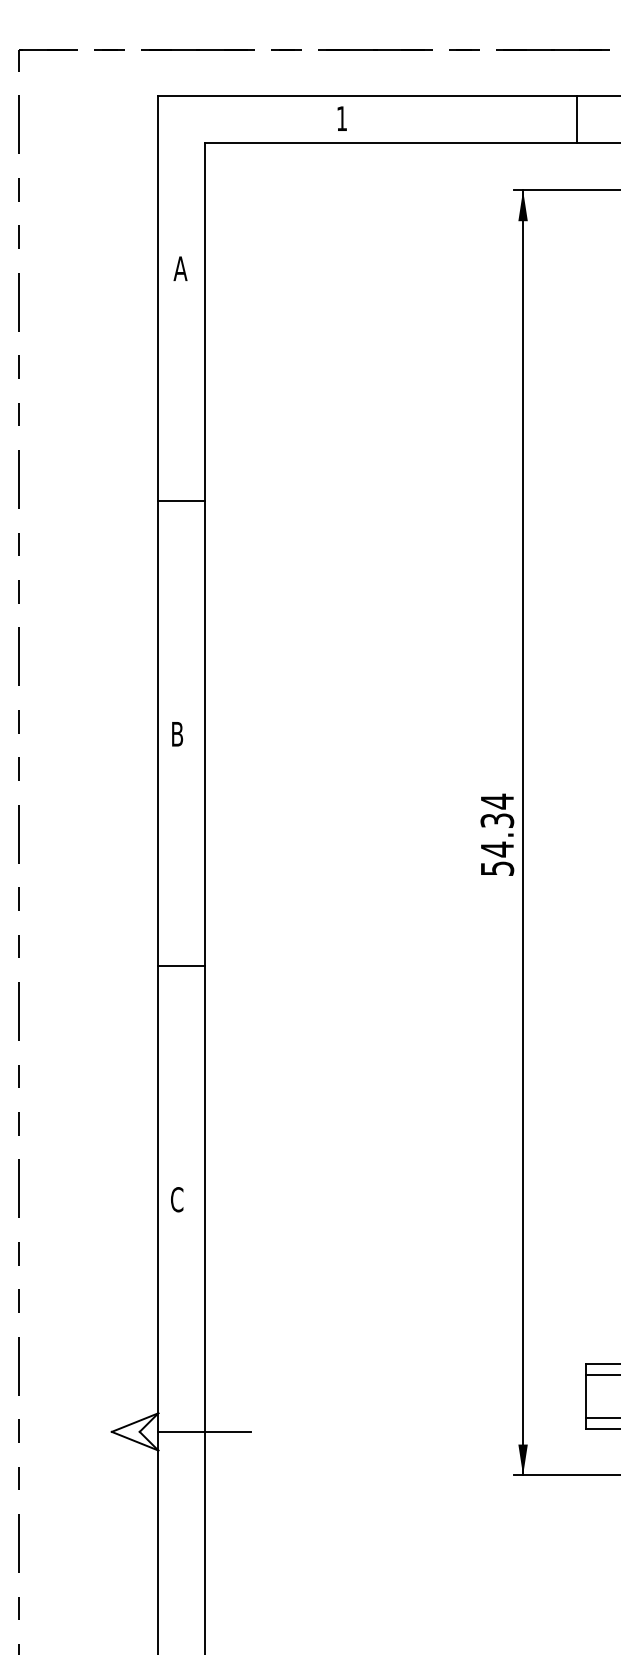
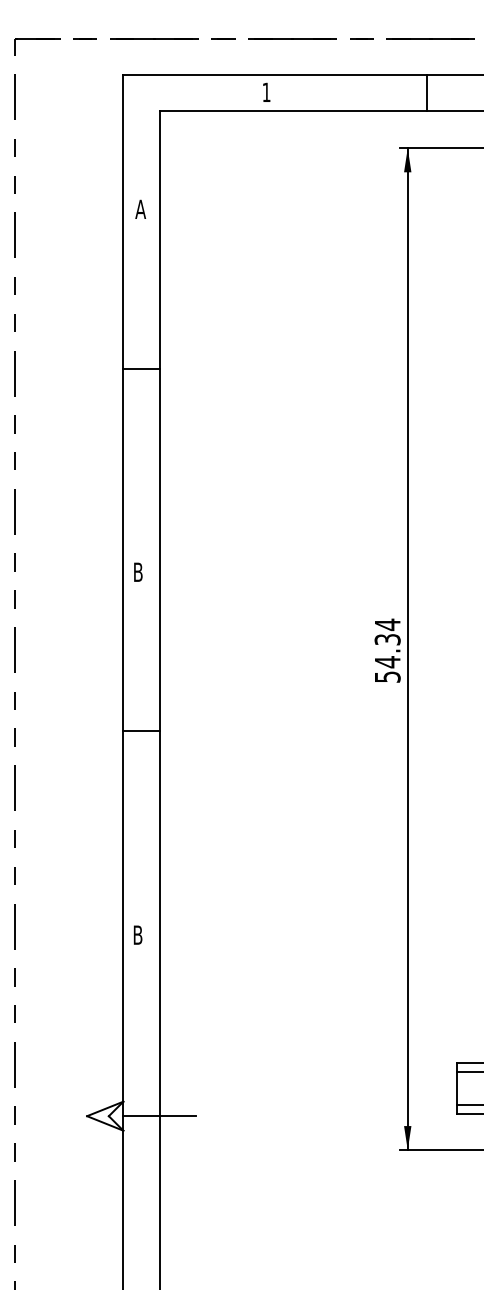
line: (577, 119) -> (427, 93), moved
line: (181, 501) -> (141, 369), moved
line: (181, 966) -> (141, 730), moved
text: (177, 1199) -> (138, 935), C -> B

